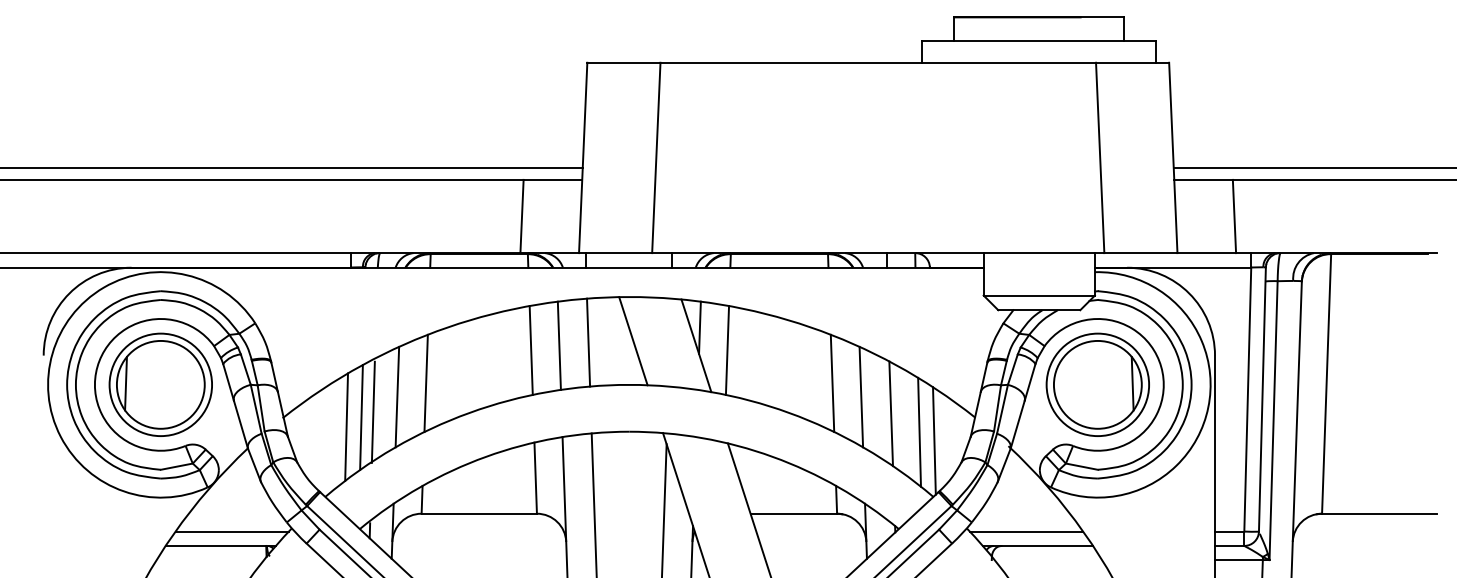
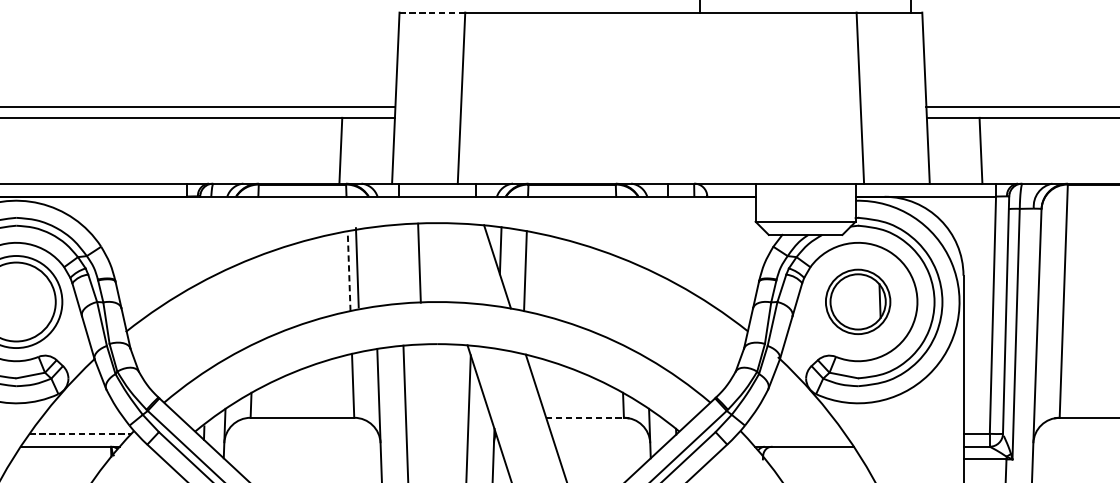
line: (623, 62) -> (432, 12), solid -> dashed
line: (633, 341) -> (441, 263), removed
line: (588, 342) -> (419, 263), moved
line: (558, 345) -> (356, 267), moved
line: (531, 350) -> (349, 271), solid -> dashed
line: (425, 383) -> (254, 300), removed
line: (832, 383) -> (619, 300), removed
part: (1097, 384) -> (857, 301), size x0.7
line: (397, 396) -> (228, 312), removed
line: (861, 396) -> (645, 312), removed
line: (372, 411) -> (206, 325), removed
line: (890, 413) -> (671, 327), removed
line: (361, 417) -> (196, 331), removed
line: (346, 426) -> (183, 339), removed
line: (919, 431) -> (697, 343), removed
line: (934, 440) -> (711, 352), removed
line: (794, 513) -> (585, 417), solid -> dashed
line: (232, 531) -> (80, 433), solid -> dashed
line: (1026, 531) -> (794, 433), removed

